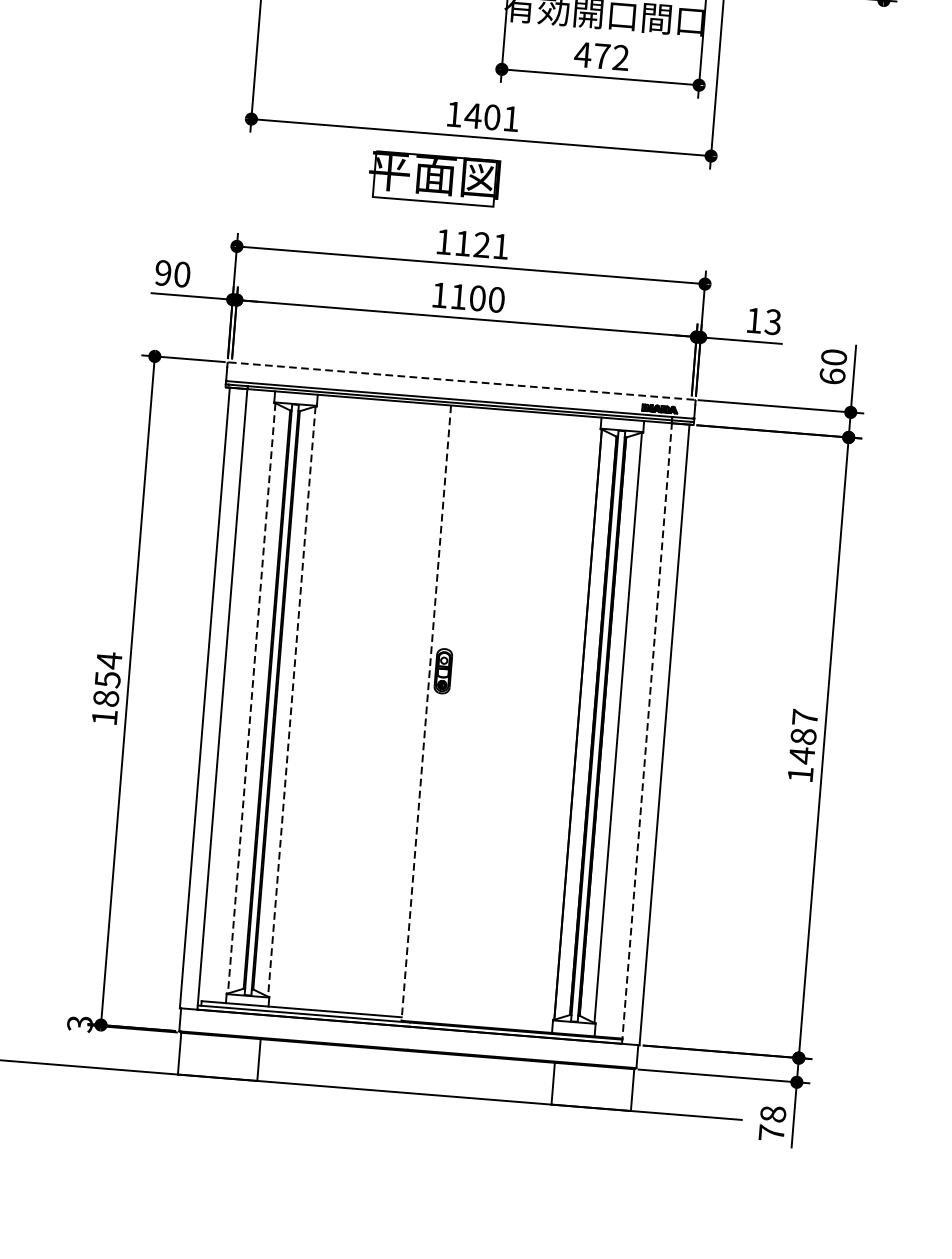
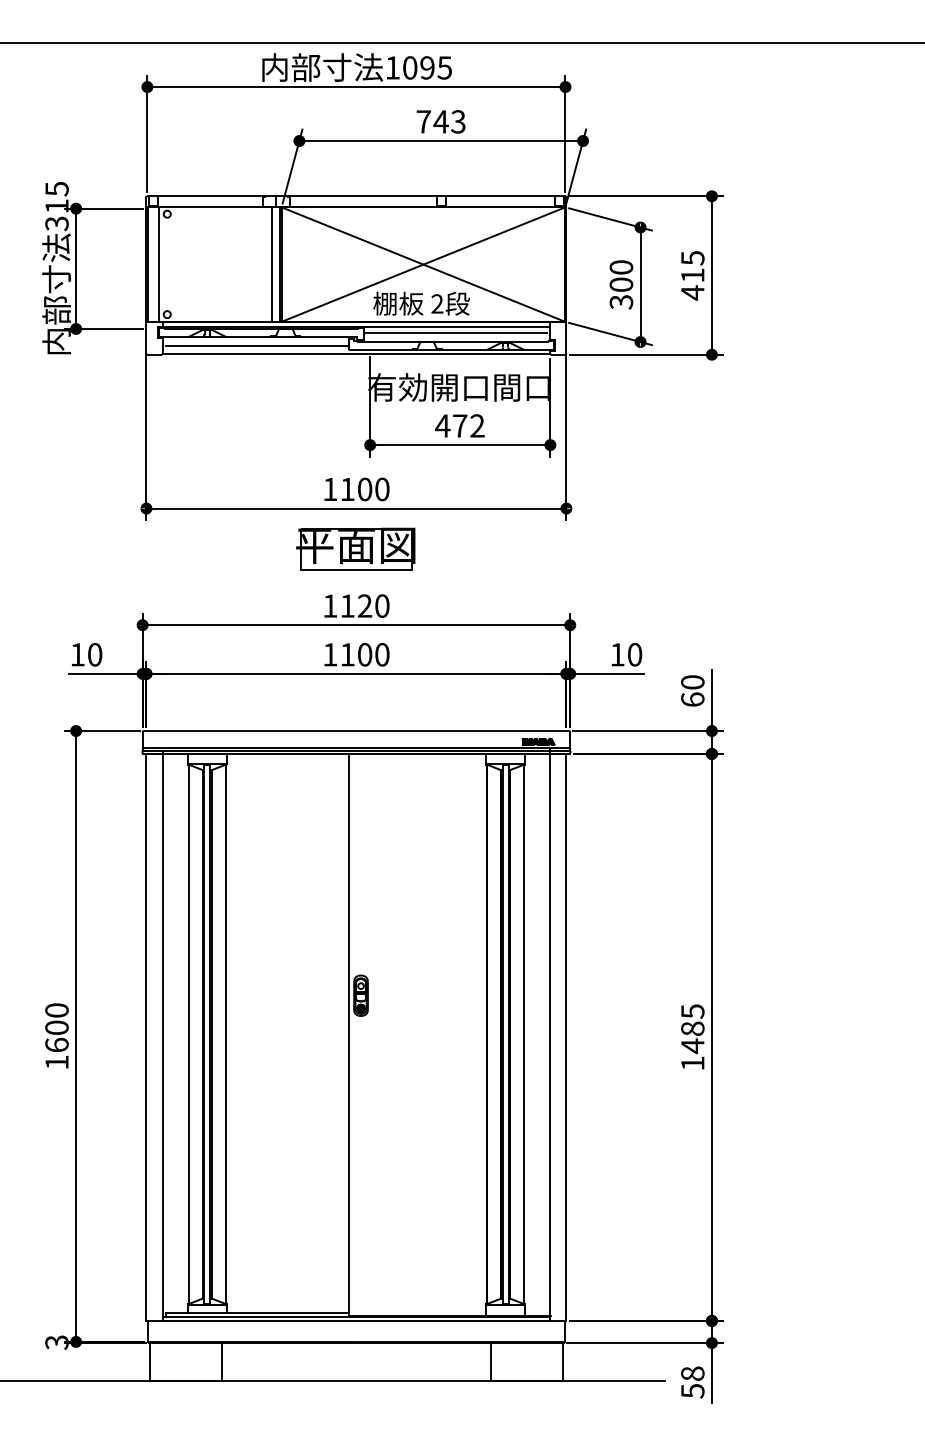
text: (491, 117) -> (364, 489), 1401 -> 1100
part: (434, 177) -> (355, 548), moved
text: (501, 245) -> (382, 605), 1121 -> 1120
text: (163, 272) -> (77, 654), 90 -> 10
text: (772, 321) -> (634, 654), 13 -> 10
line: (461, 381) -> (356, 731), dashed -> solid
text: (107, 679) -> (56, 1027), 1854 -> 1600
line: (252, 698) -> (189, 1034), dashed -> solid
line: (291, 701) -> (225, 1034), dashed -> solid
line: (426, 713) -> (348, 1035), dashed -> solid
text: (804, 717) -> (692, 1011), 1487 -> 1485
line: (647, 732) -> (550, 1036), dashed -> solid
text: (771, 1132) -> (692, 1390), 78 -> 58

